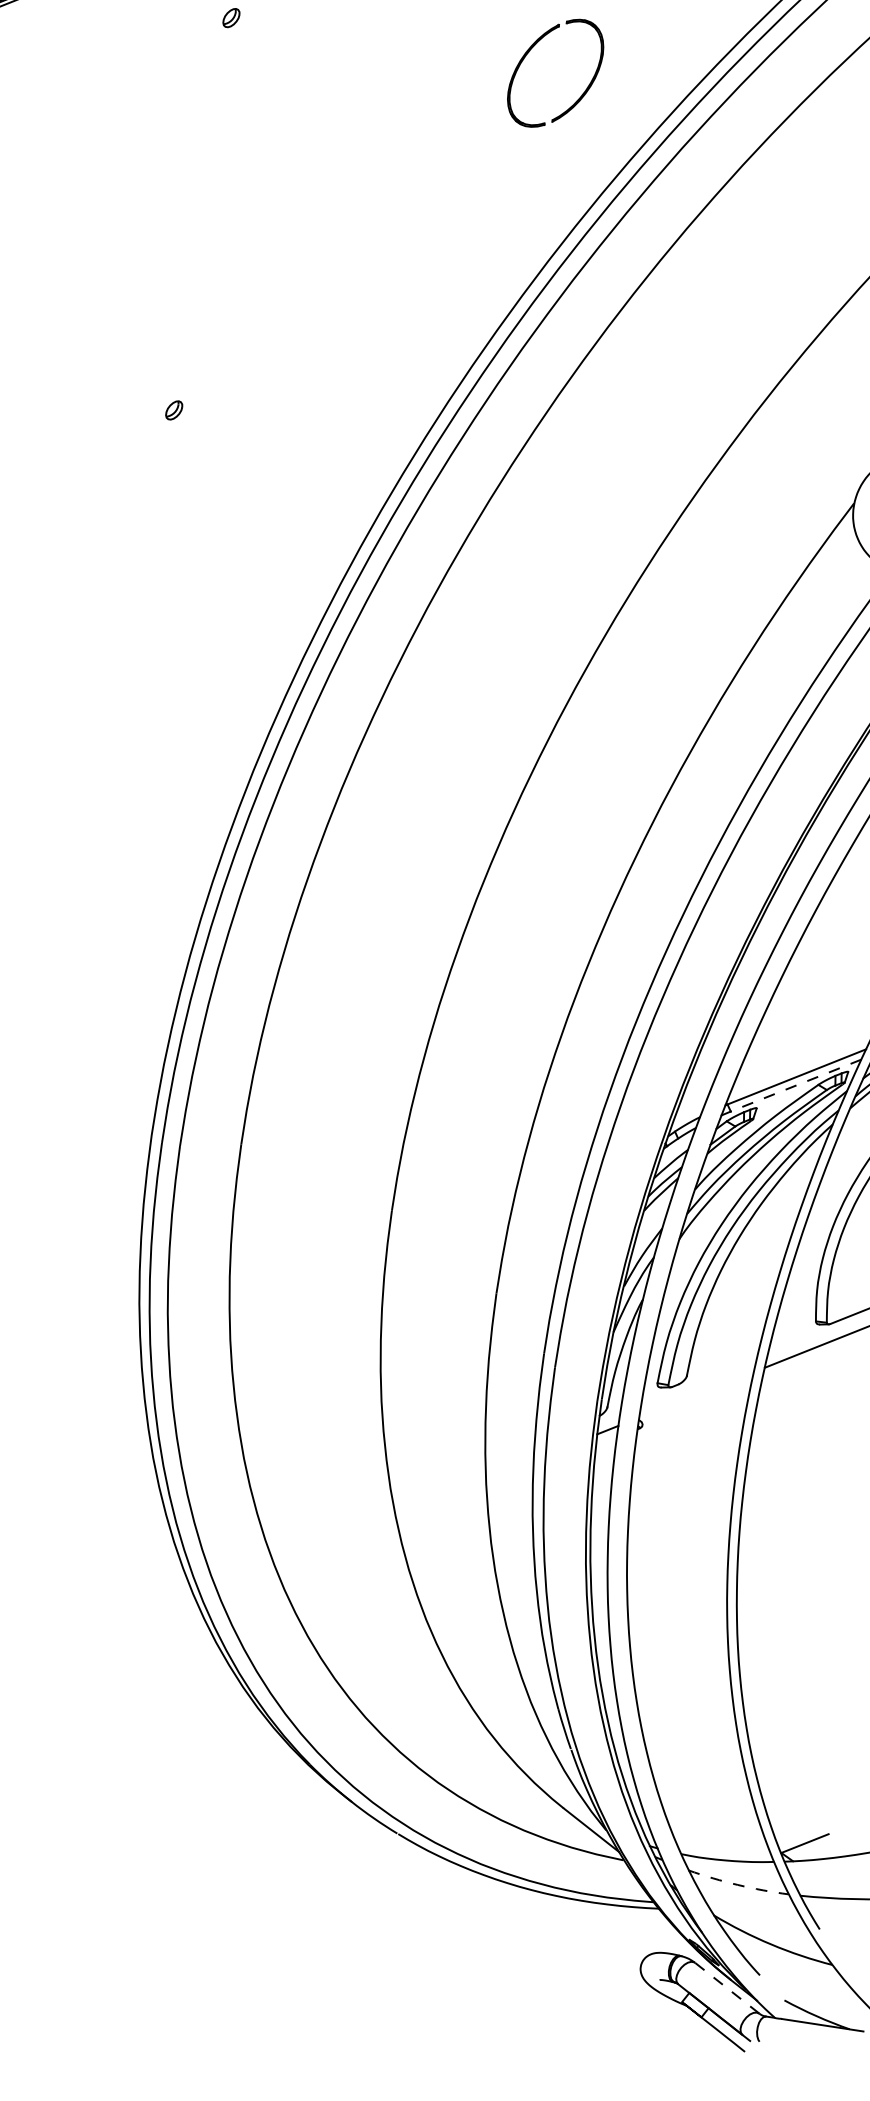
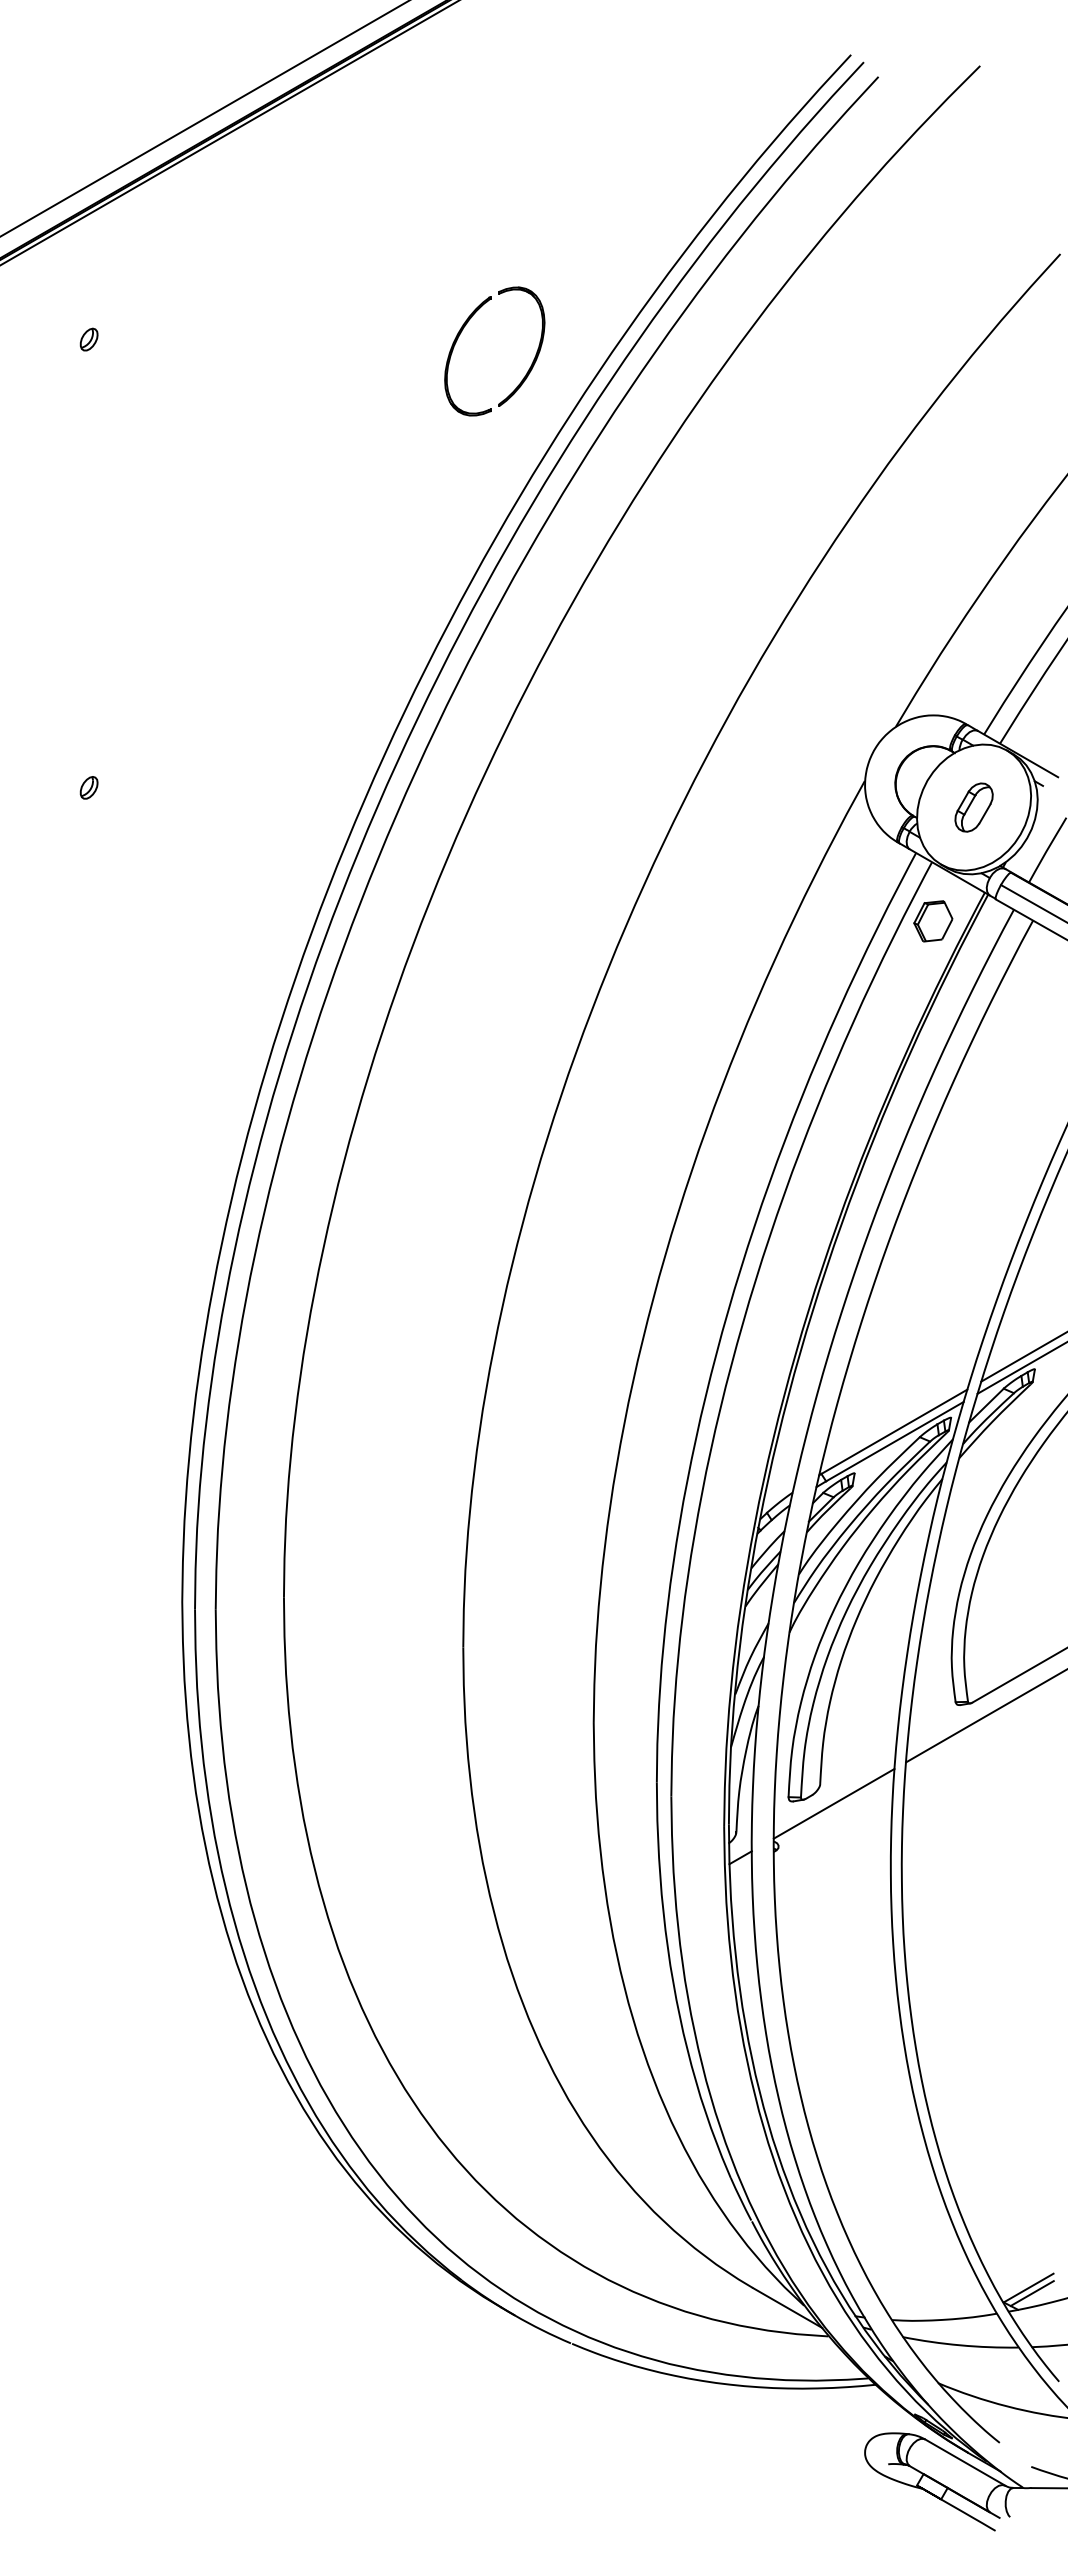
part: (528, 53) -> (461, 333), moved
line: (795, 1085) -> (894, 1441), dashed -> solid
line: (696, 1394) -> (833, 1803), added
line: (806, 1848) -> (1031, 2293), added
arc: (738, 1885) -> (960, 2345), dashed -> solid
line: (726, 1988) -> (964, 2462), dashed -> solid

